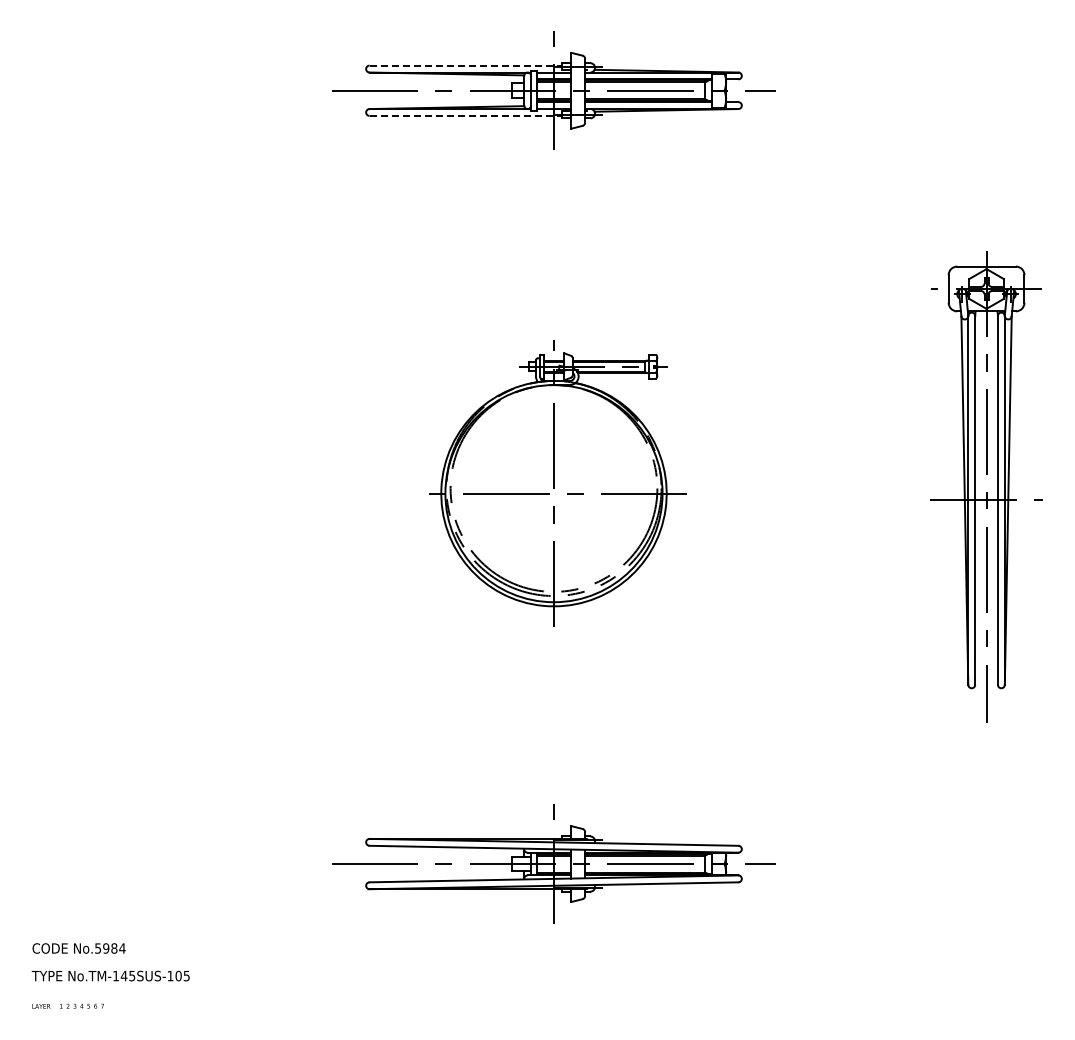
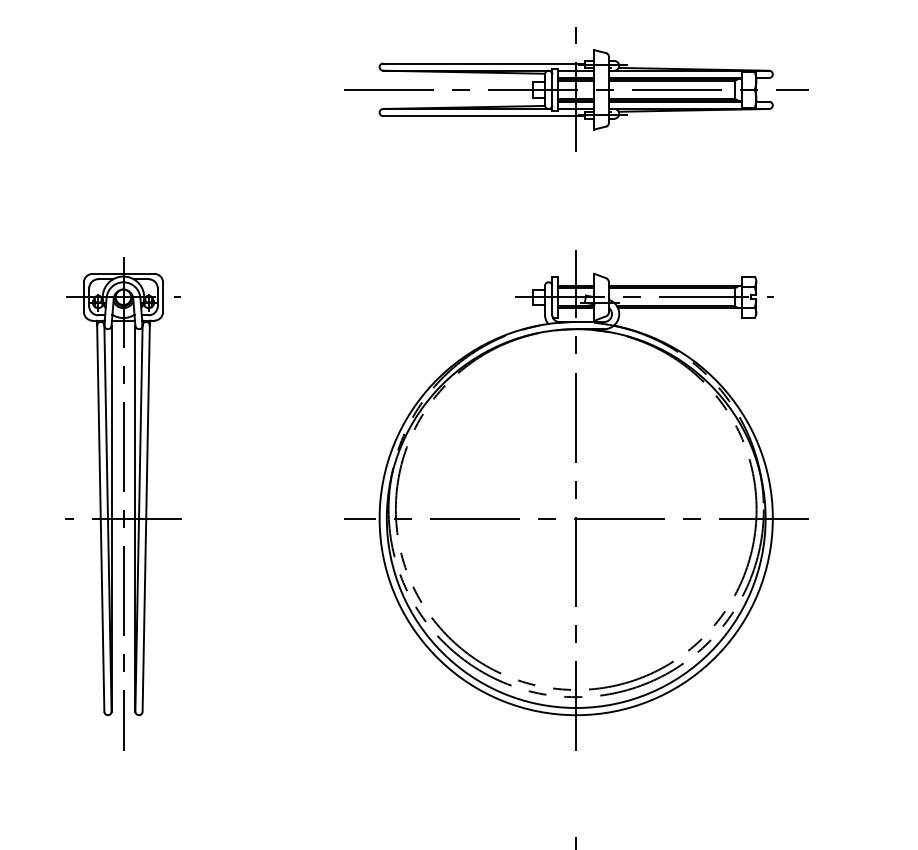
line: (466, 65) -> (484, 63), dashed -> solid
line: (466, 115) -> (484, 115), dashed -> solid
part: (553, 483) -> (575, 500), size x1.67
part: (121, 486) -> (123, 504), added

